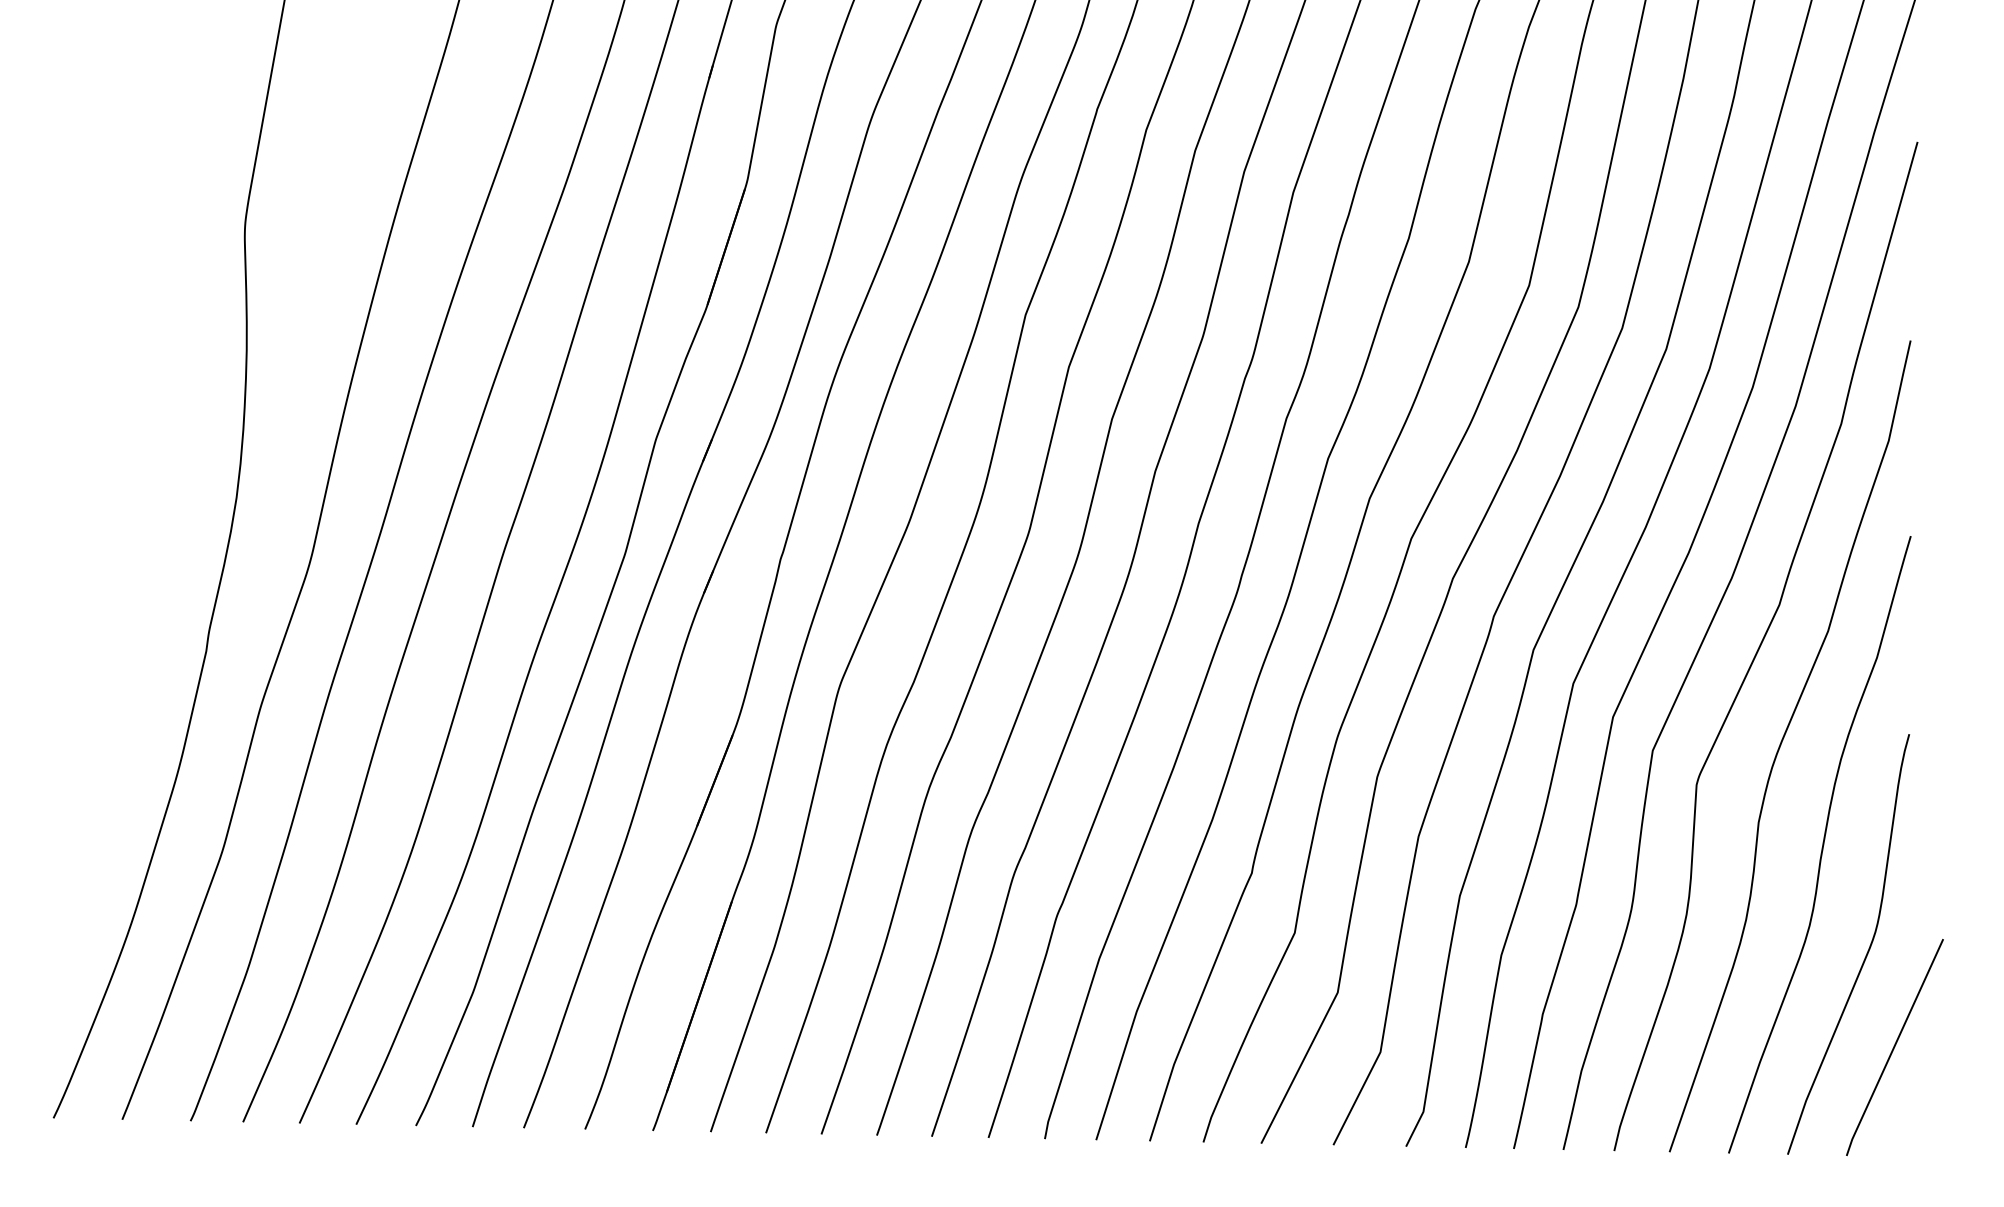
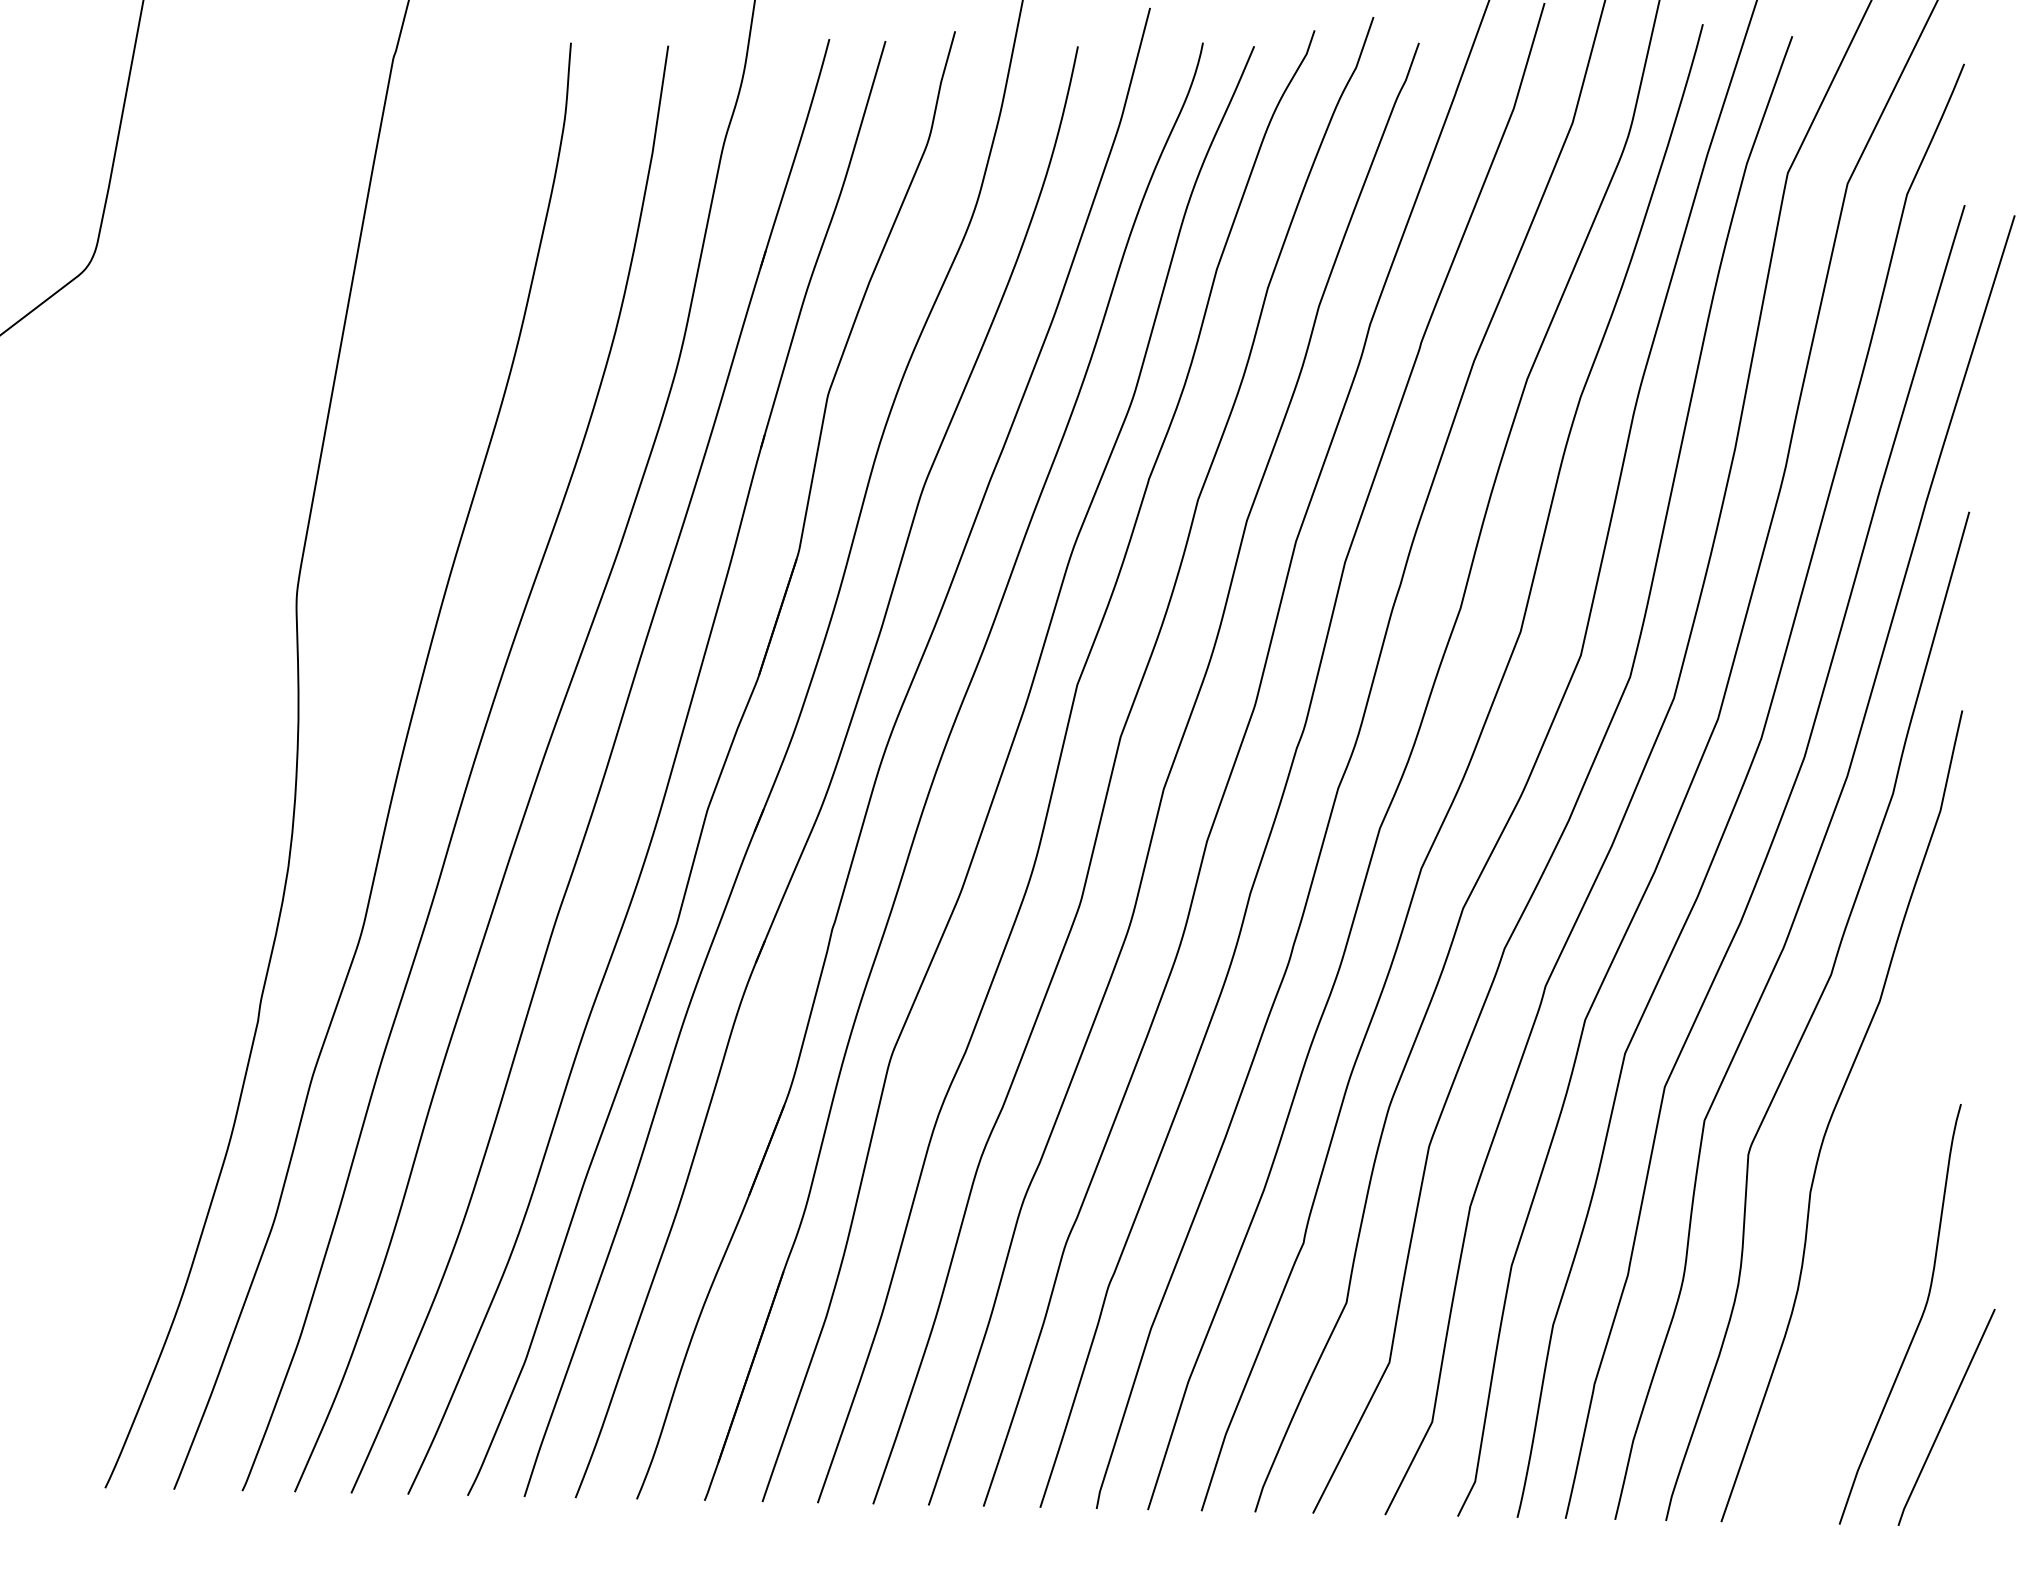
curve: (1821, 846) -> (1873, 1216), removed

